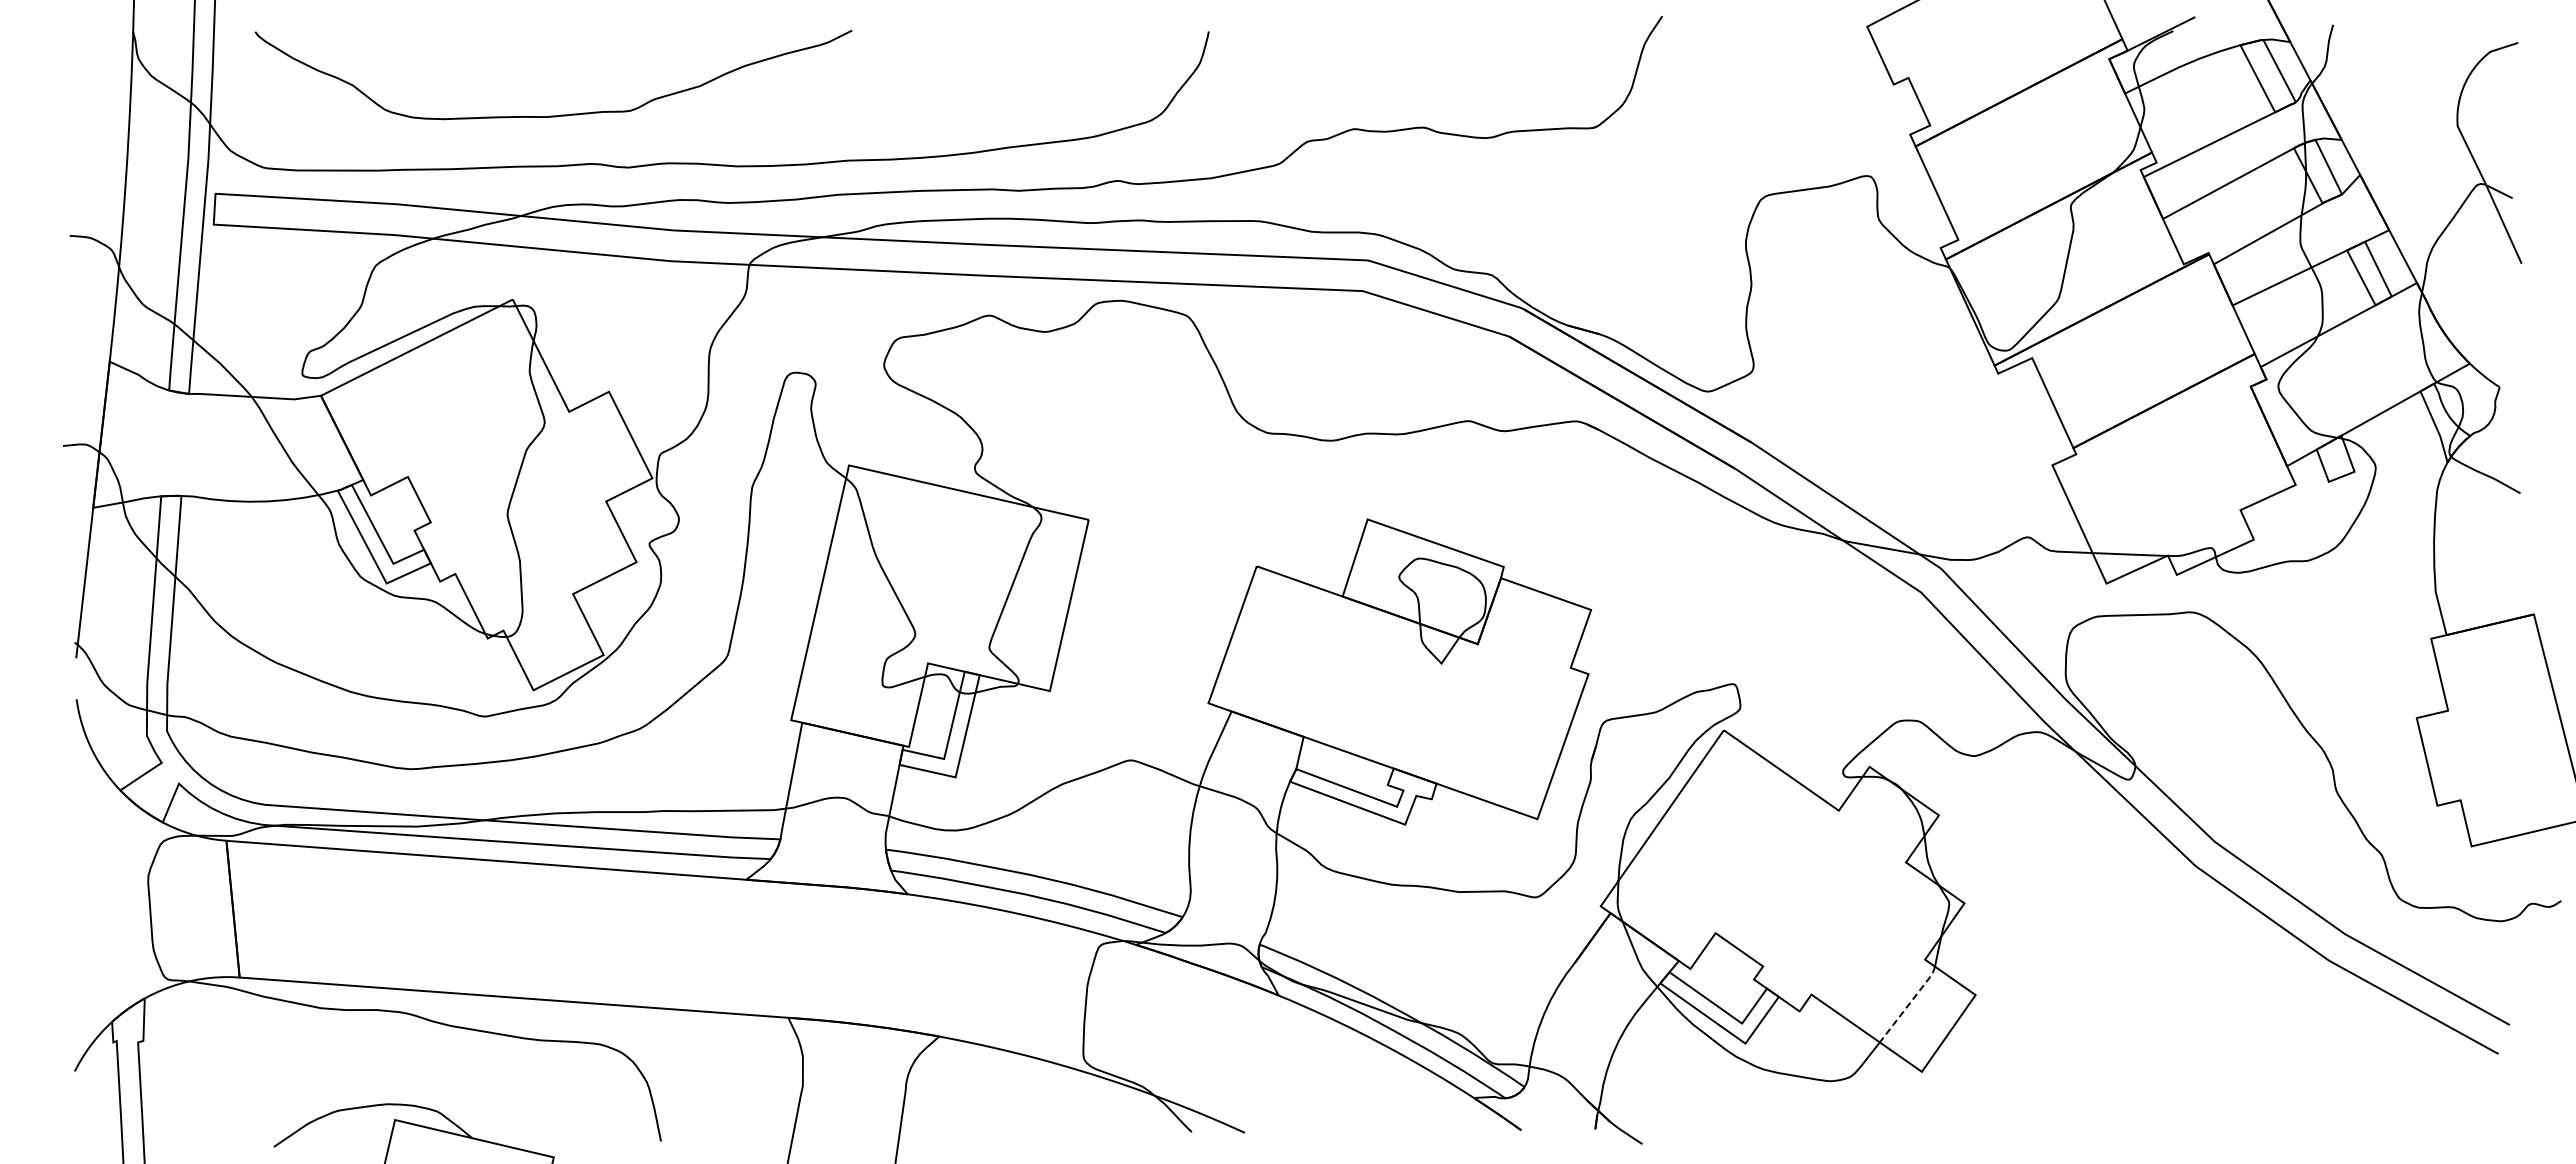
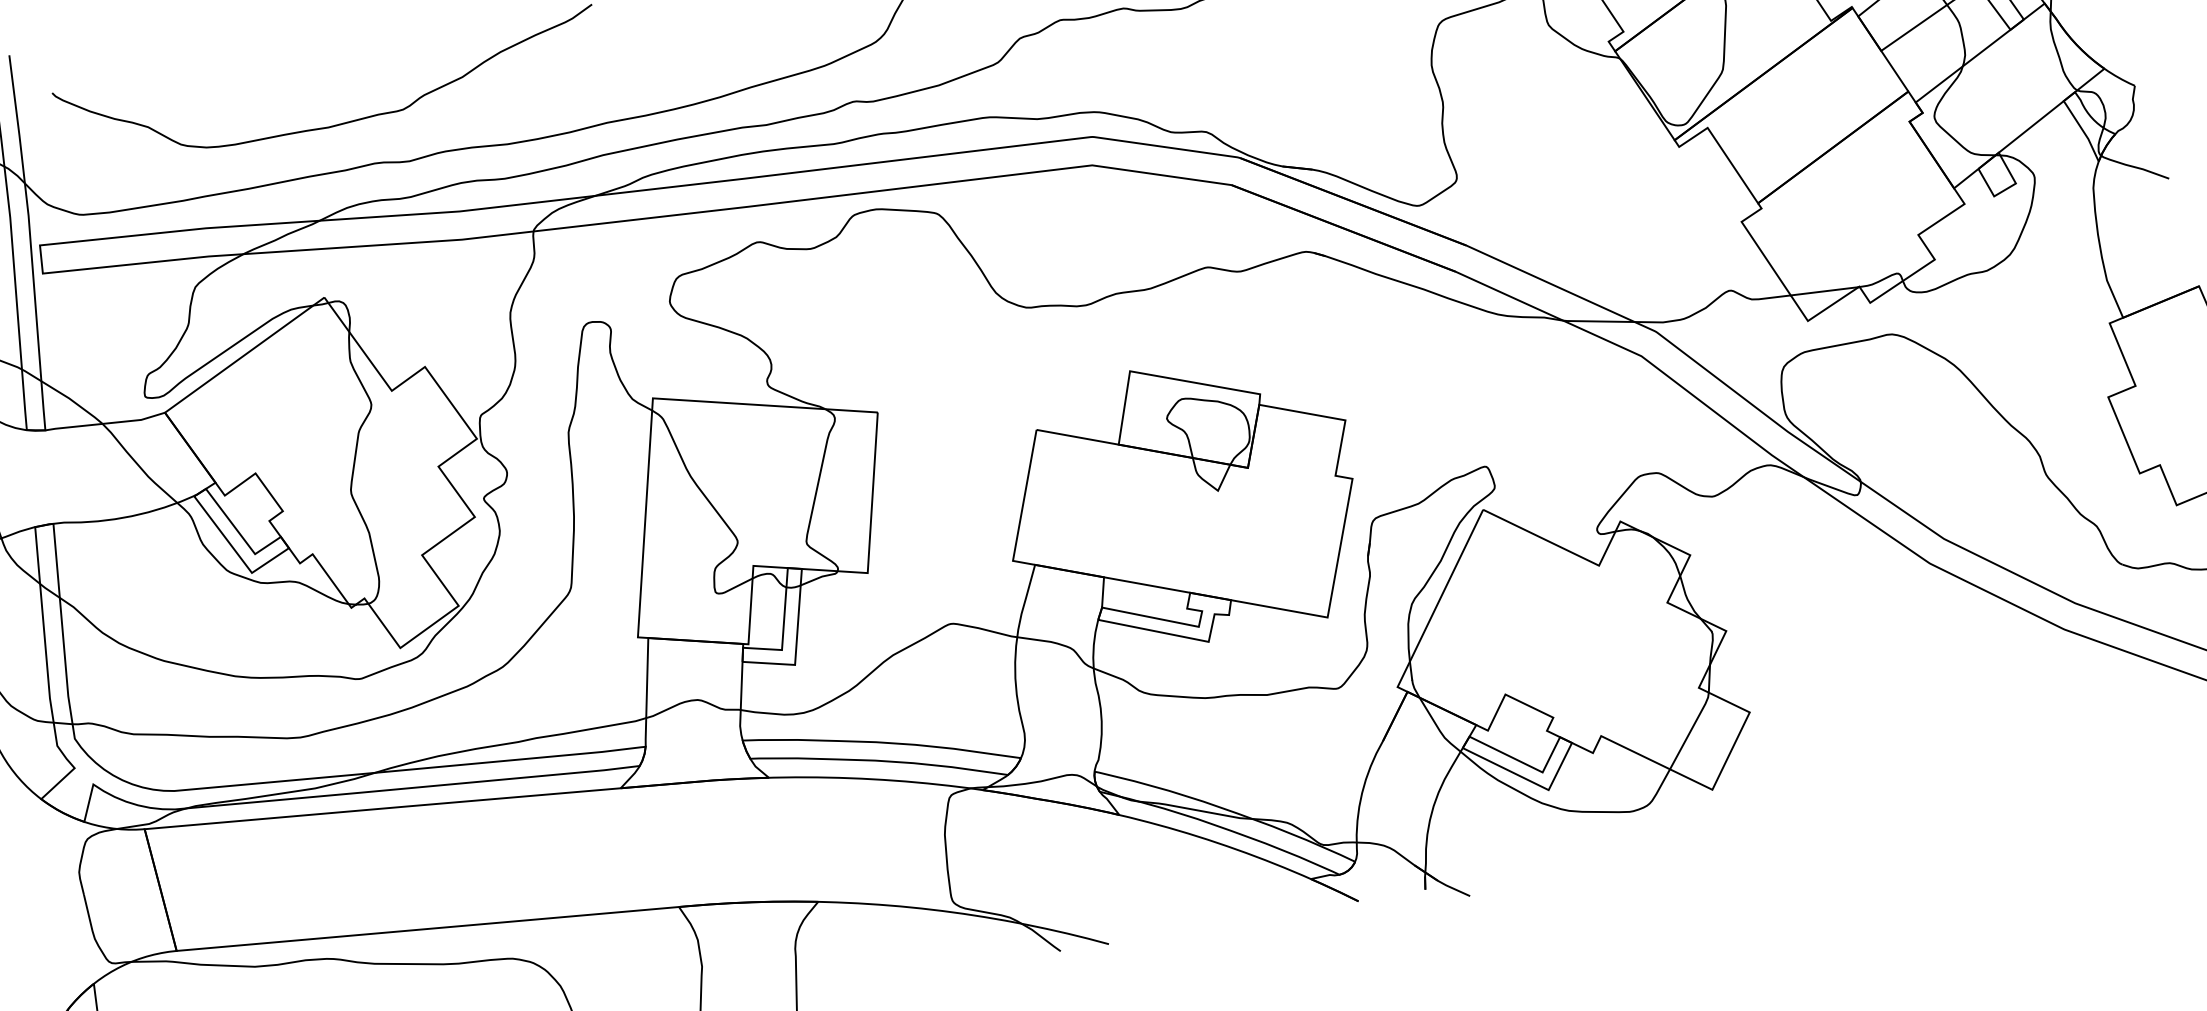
line: (1909, 1003) -> (1691, 729), dashed -> solid

